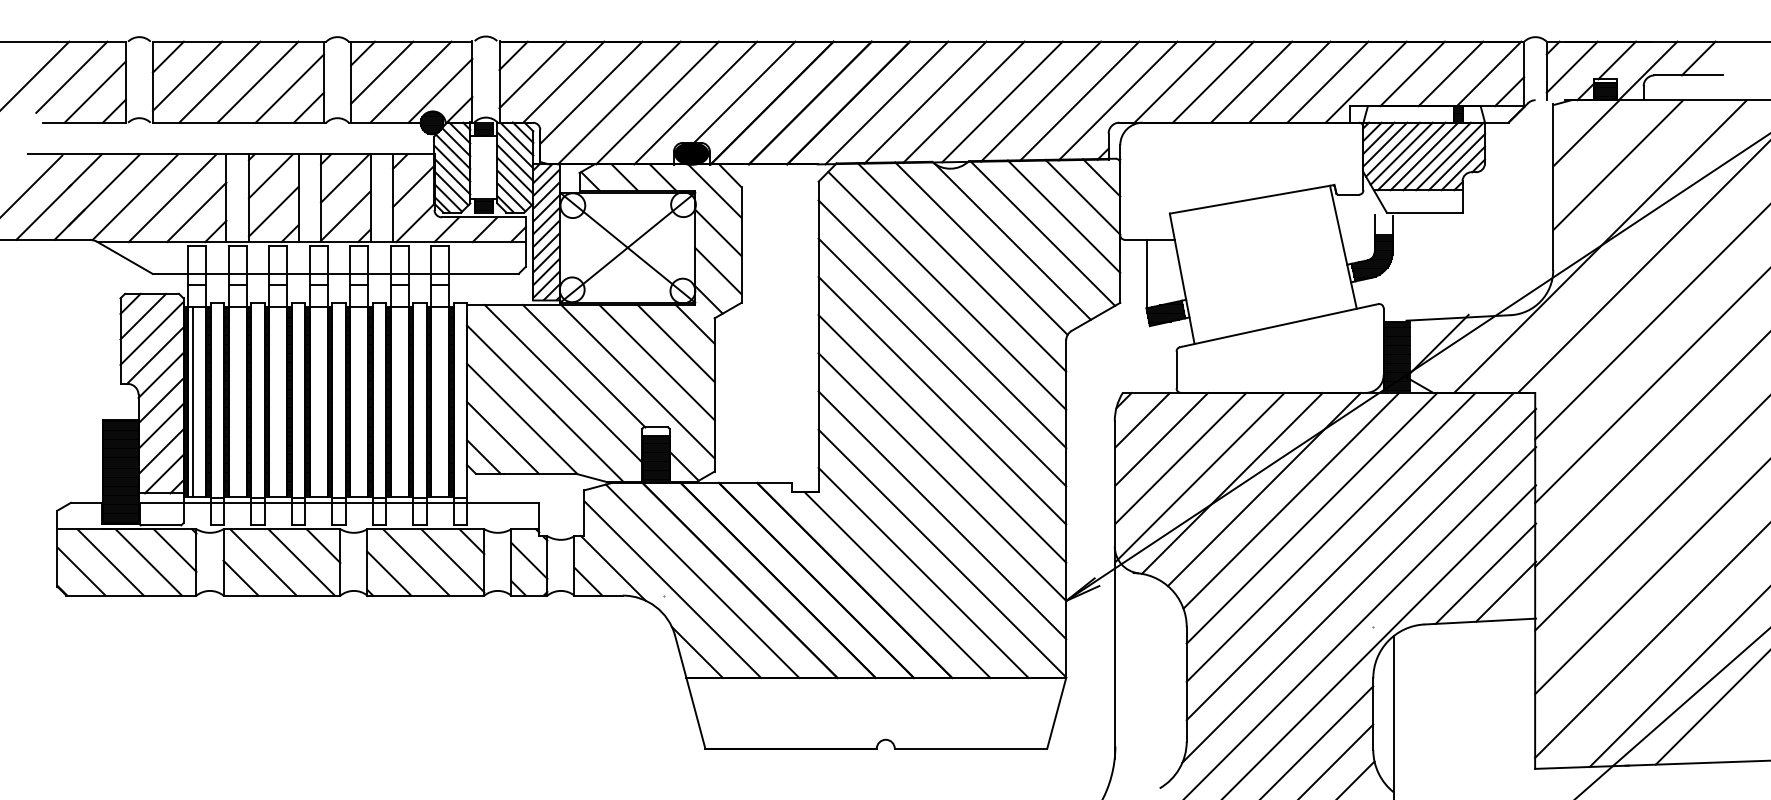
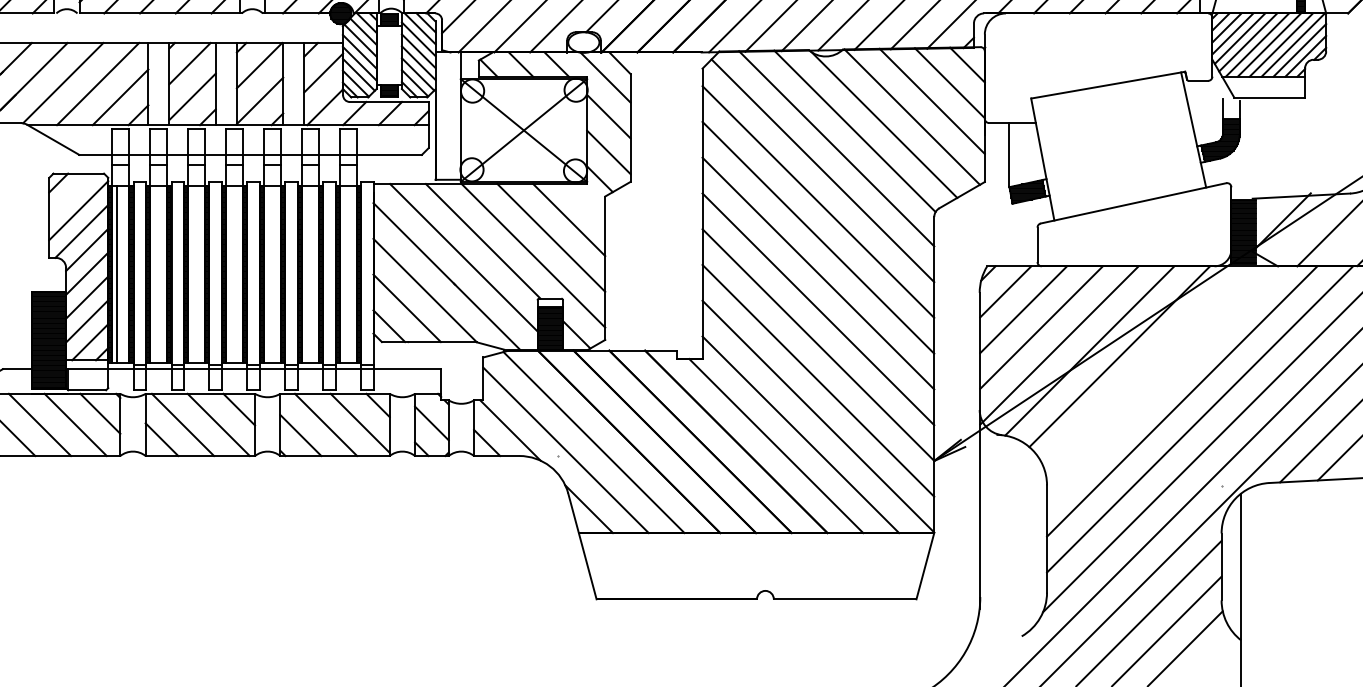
fill: (691, 153) -> (583, 42), removed
hatch: (546, 232) -> (447, 116), removed
line: (143, 316) -> (70, 194), removed
line: (694, 324) -> (586, 202), removed
line: (1291, 500) -> (1145, 366), removed
line: (1311, 518) -> (1163, 383), removed

